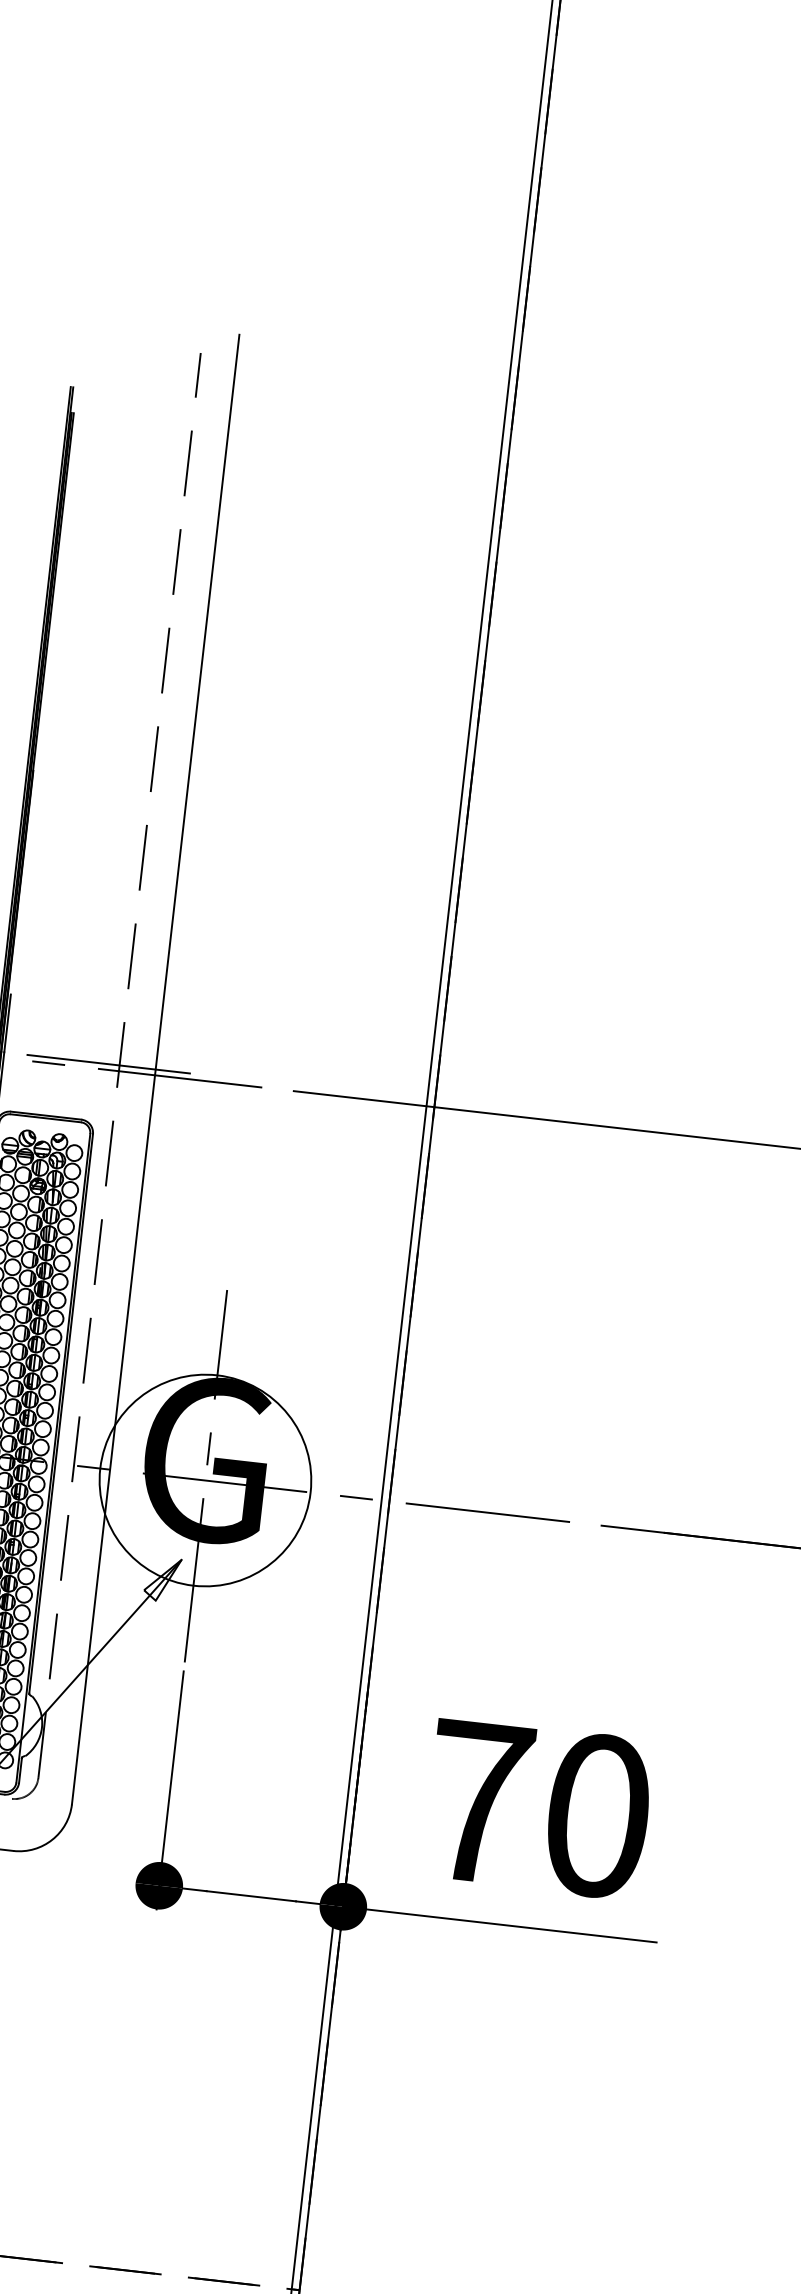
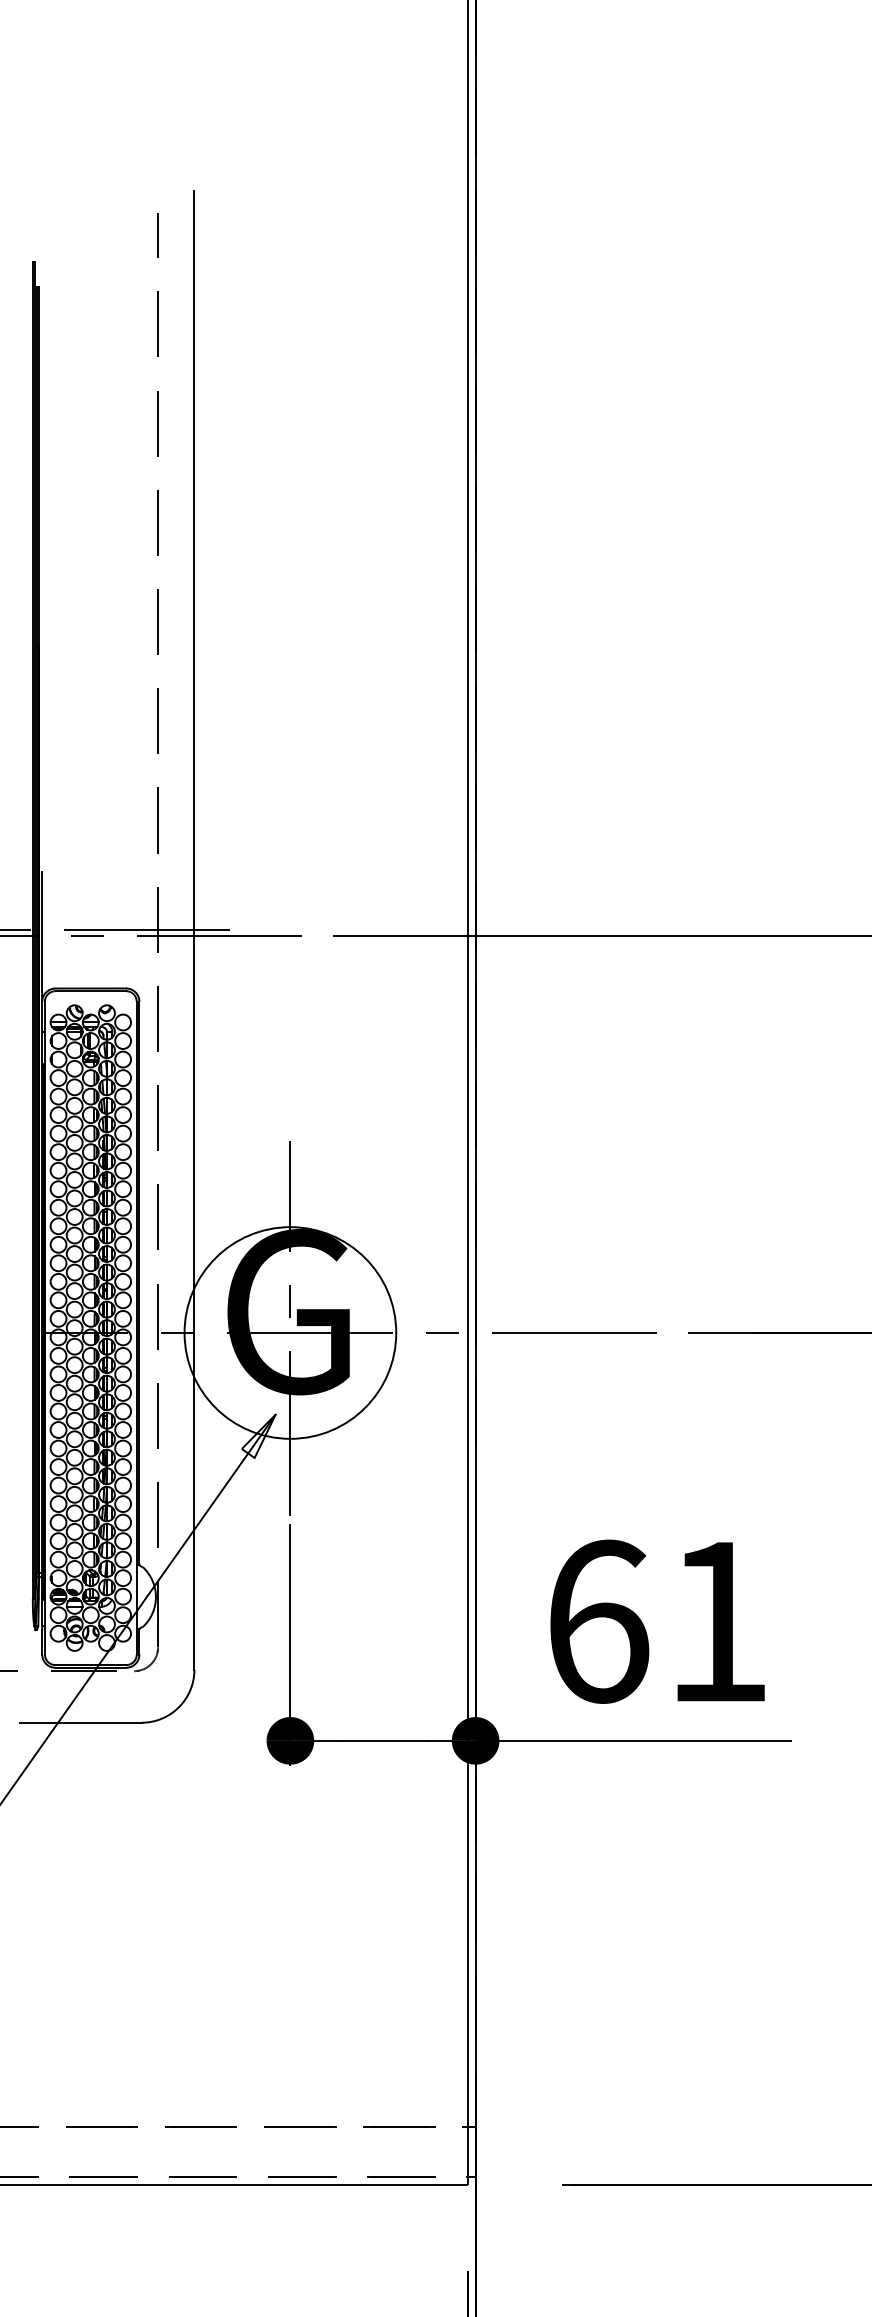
text: (538, 1808) -> (658, 1621), 70 -> 61

